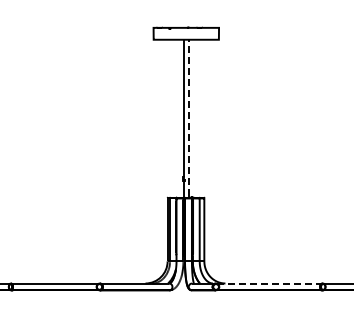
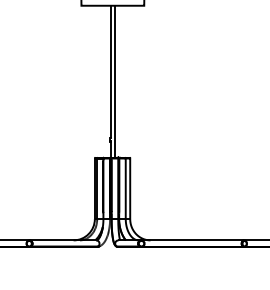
line: (188, 117) -> (114, 80), dashed -> solid
line: (268, 283) -> (191, 240), dashed -> solid

